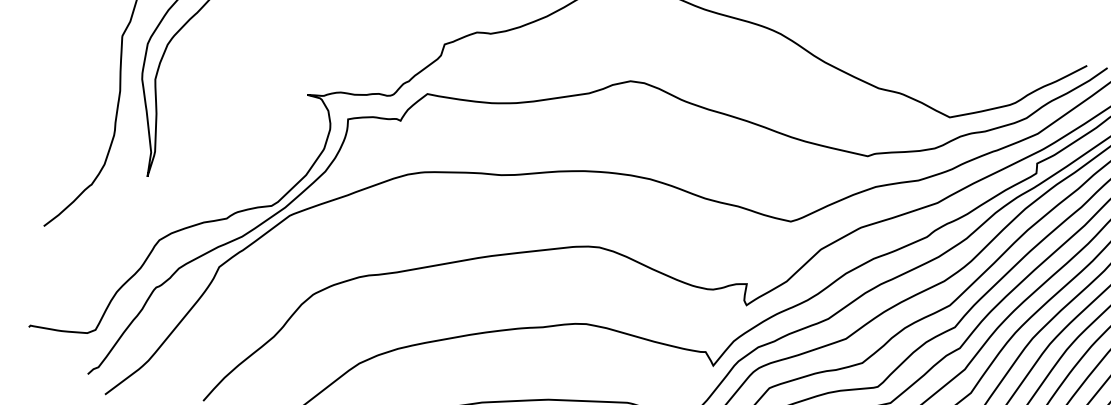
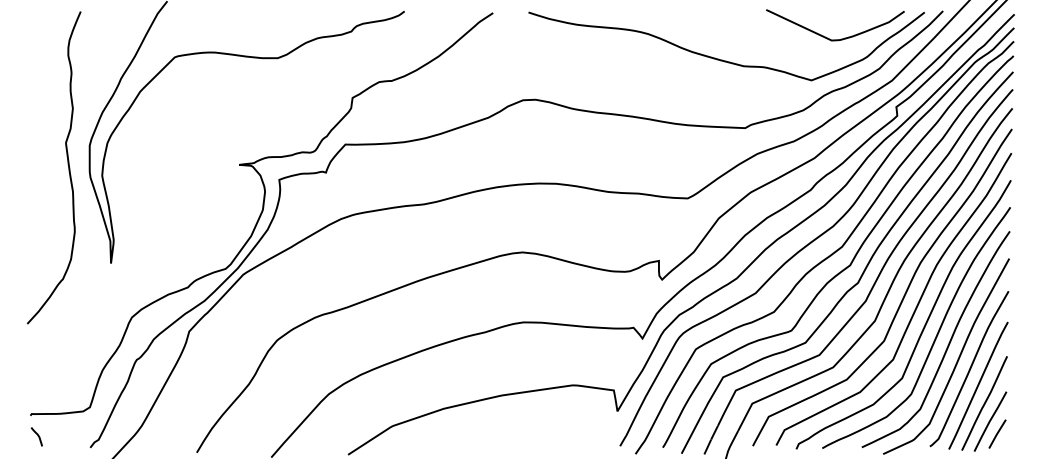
curve: (978, 75) -> (830, 38), added
curve: (32, 351) -> (37, 436), added

